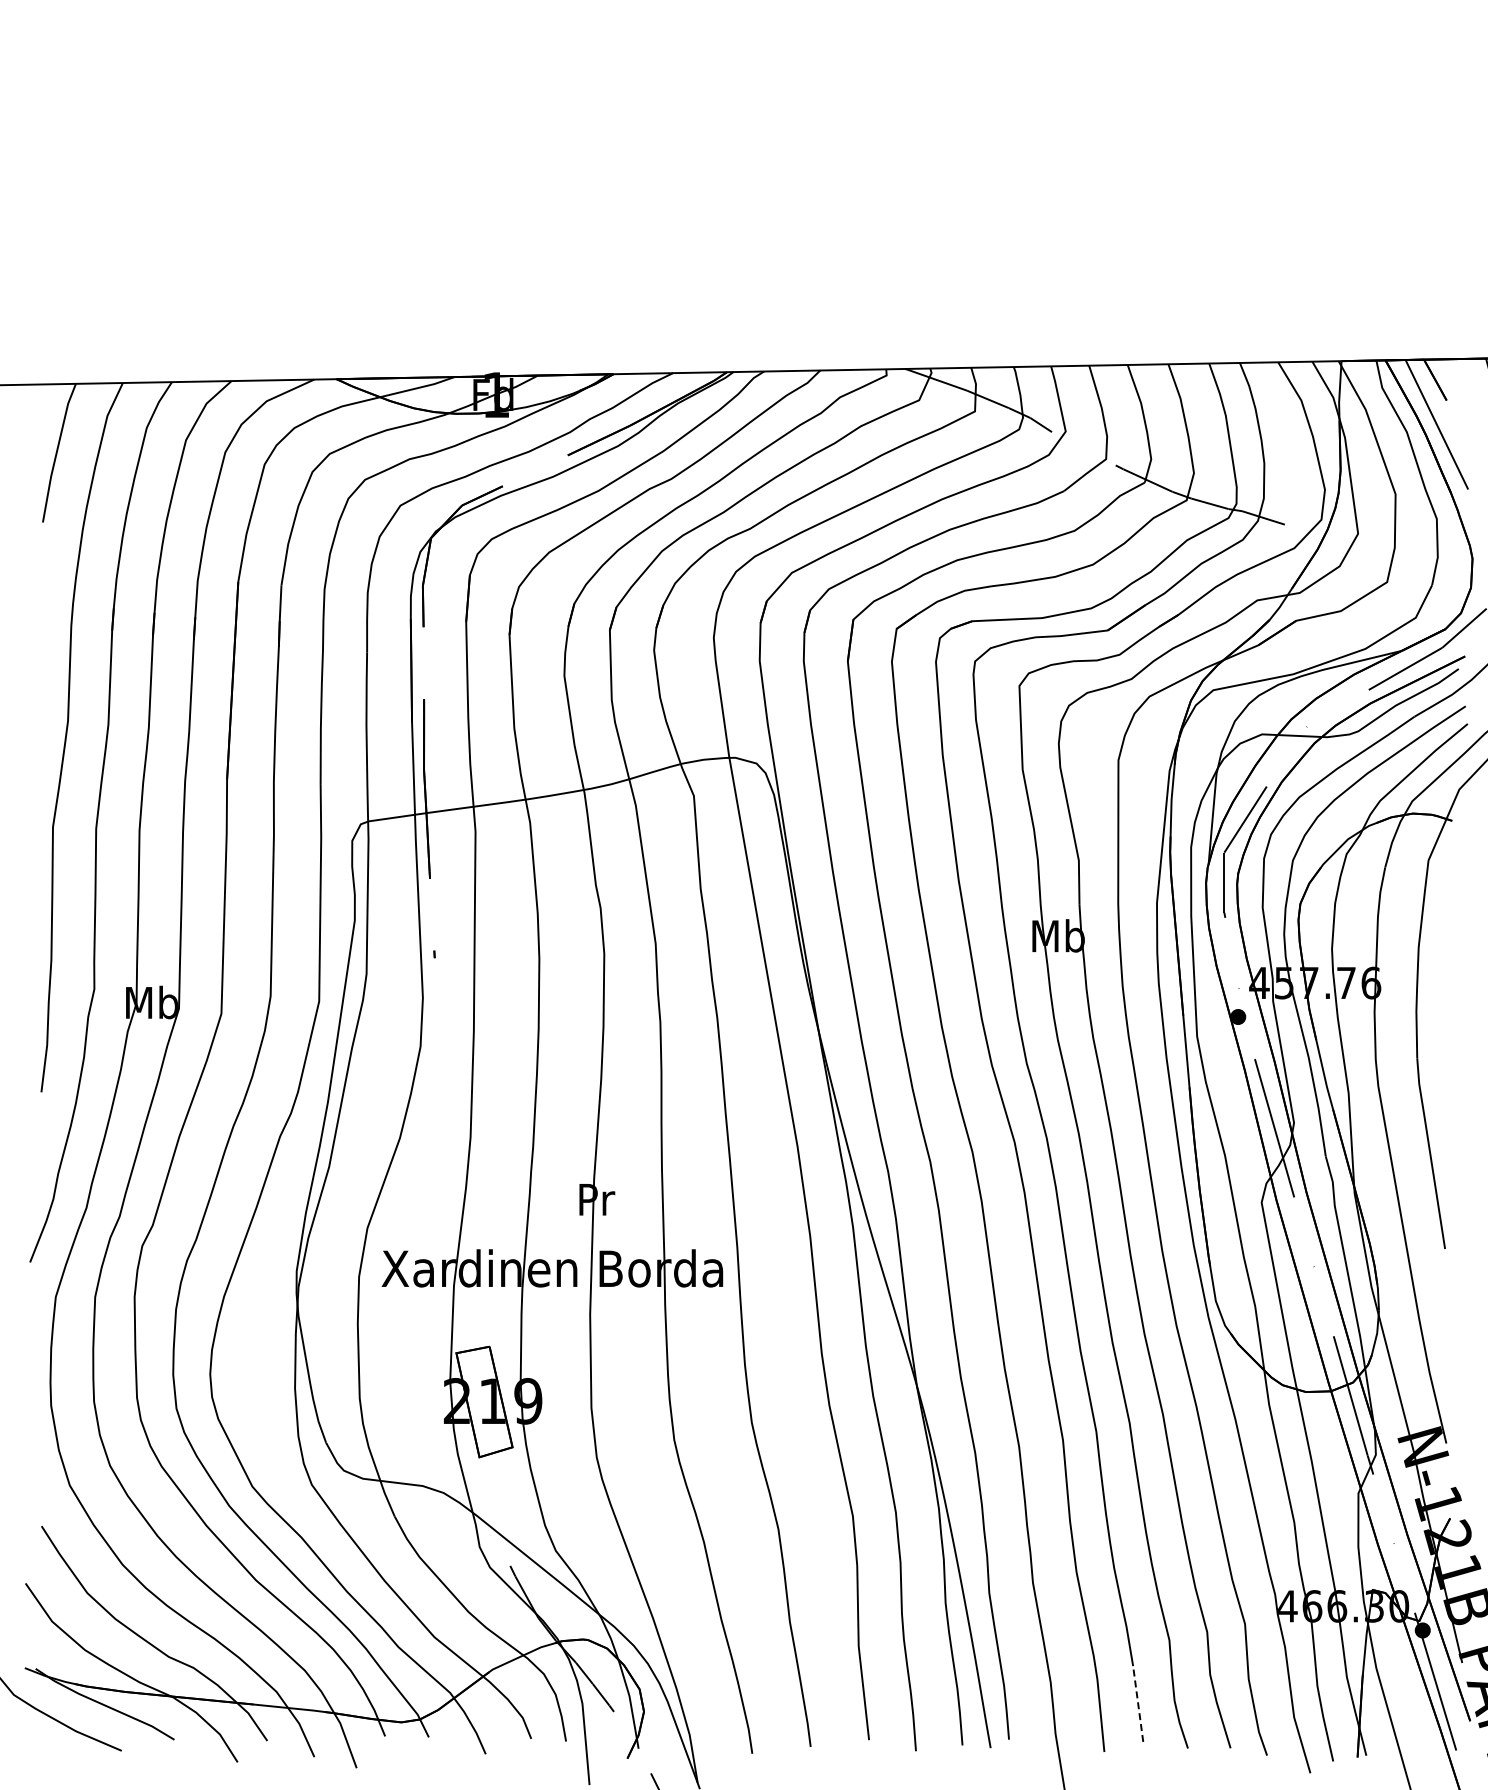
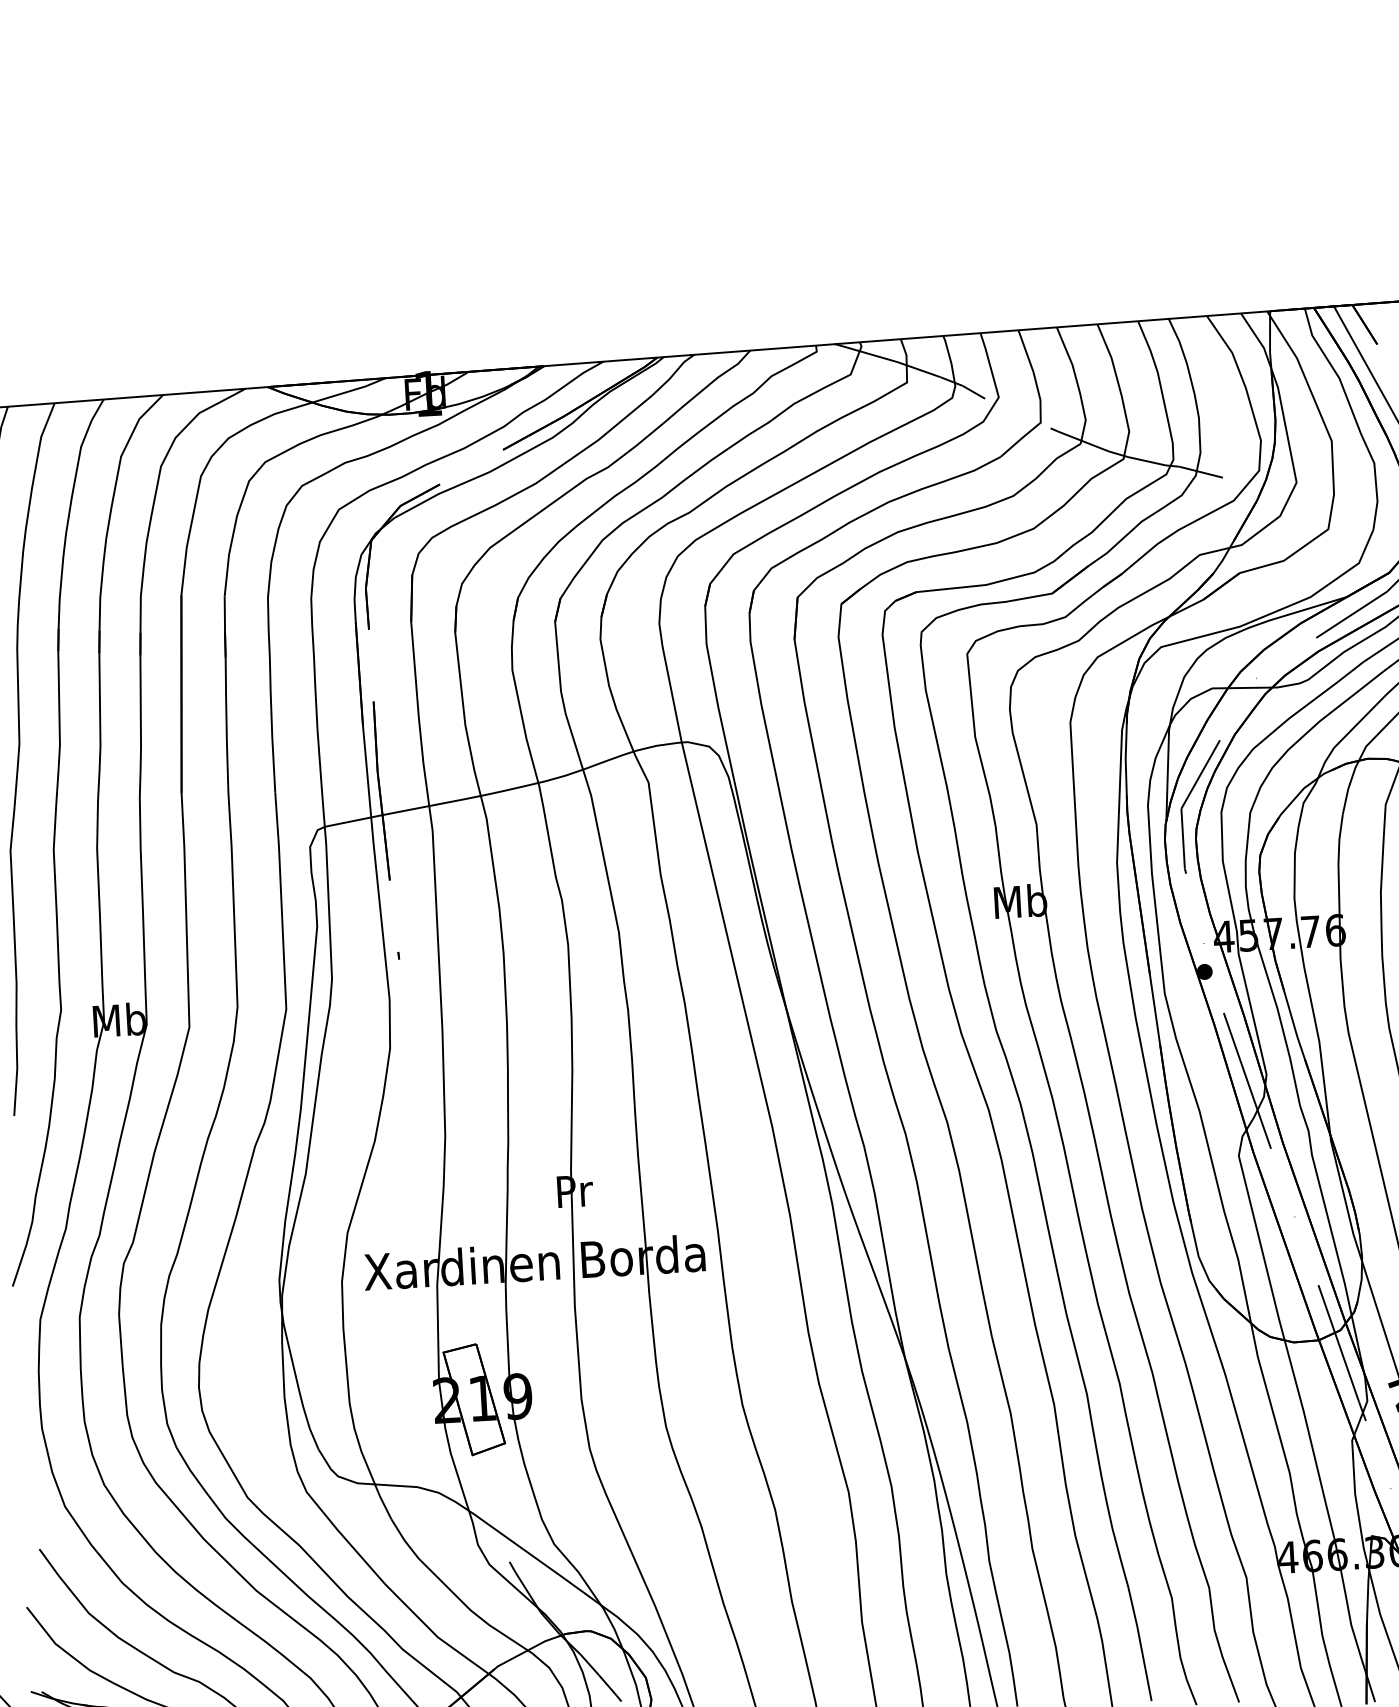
line: (1138, 1703) -> (1144, 1663), dashed -> solid

